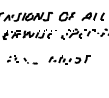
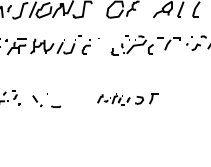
part: (69, 59) -> (127, 98), size x0.7

